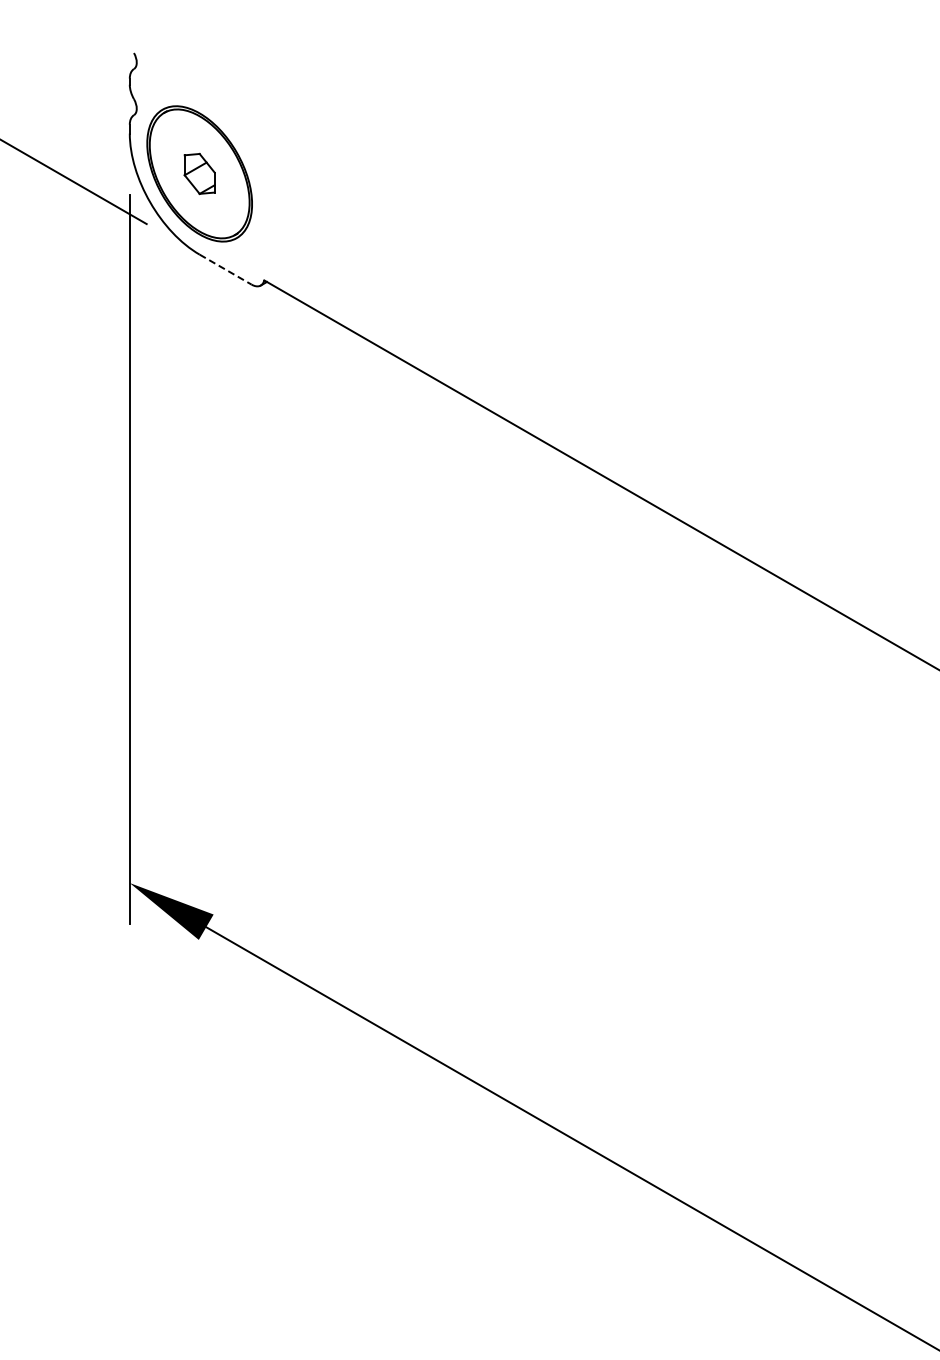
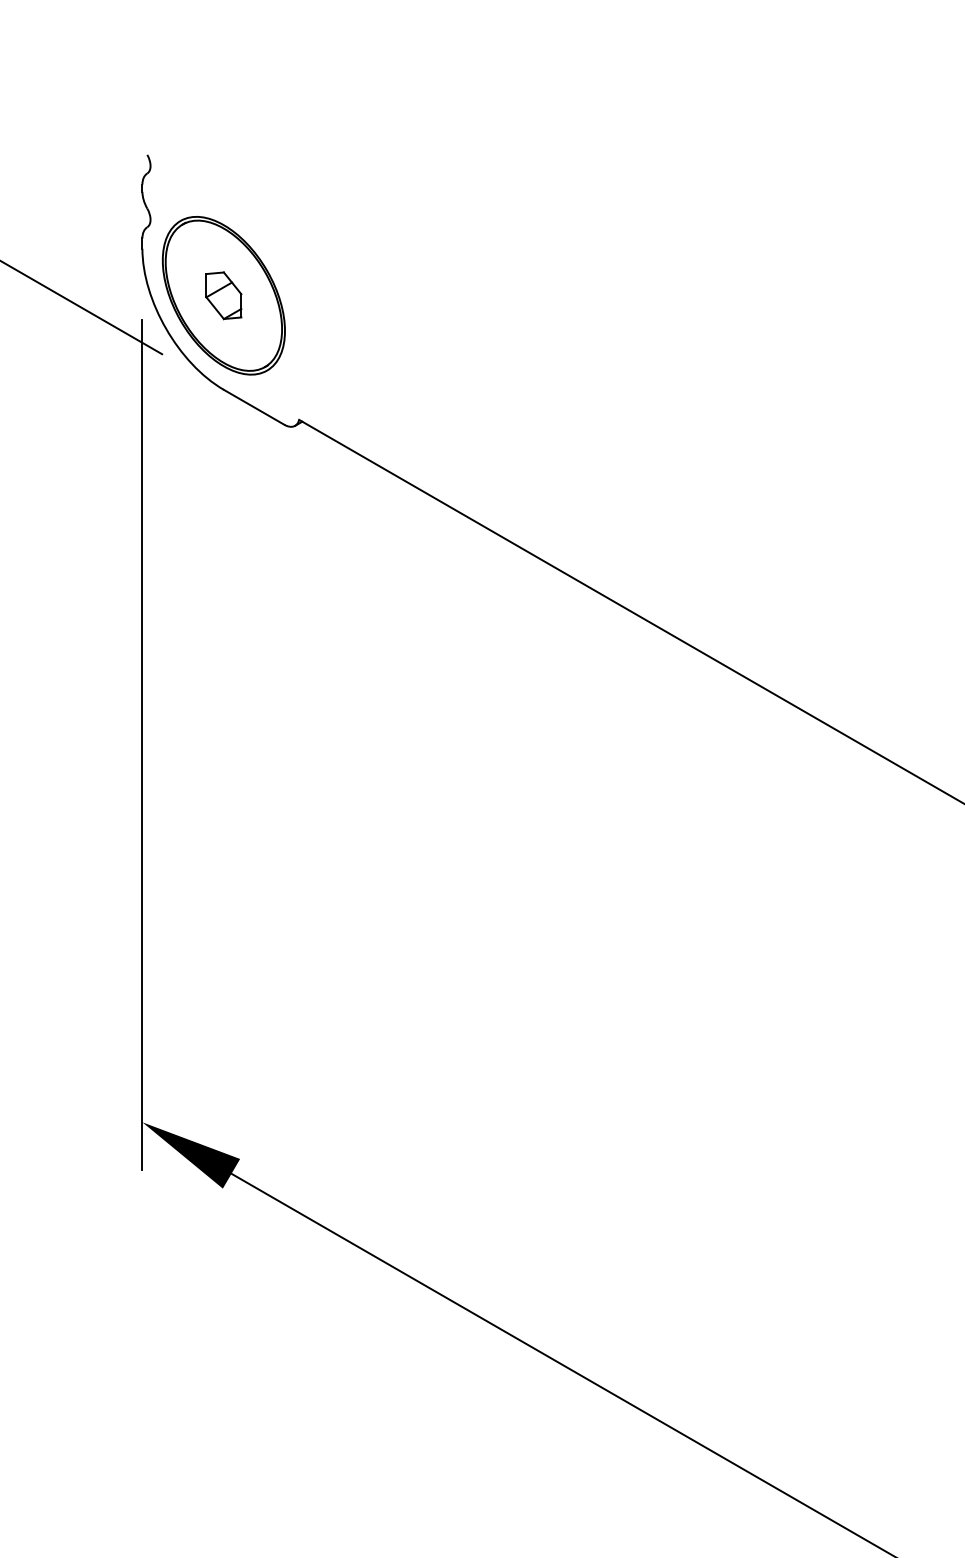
line: (225, 269) -> (253, 407), dashed -> solid

